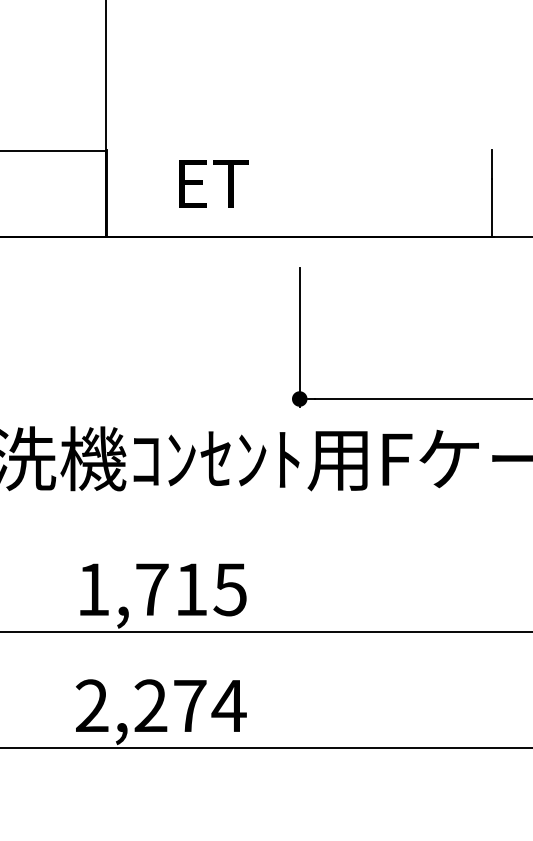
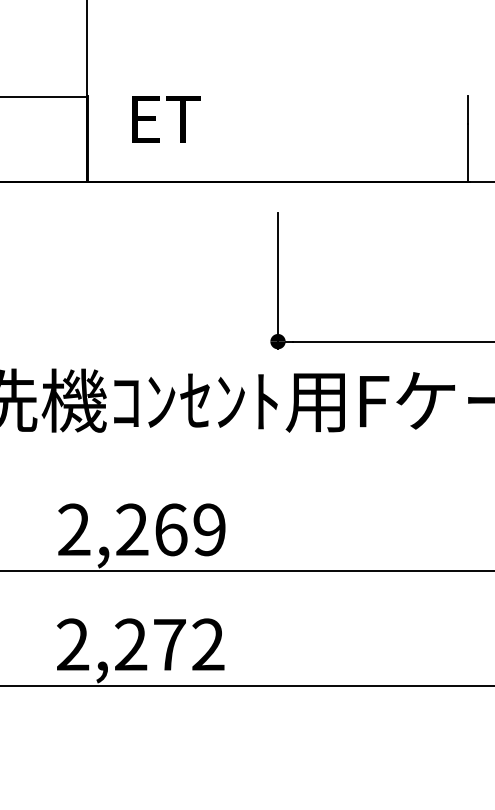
text: (213, 183) -> (166, 118), moved
text: (161, 589) -> (141, 529), 1,715 -> 2,269
text: (228, 705) -> (207, 644), 2,274 -> 2,272

